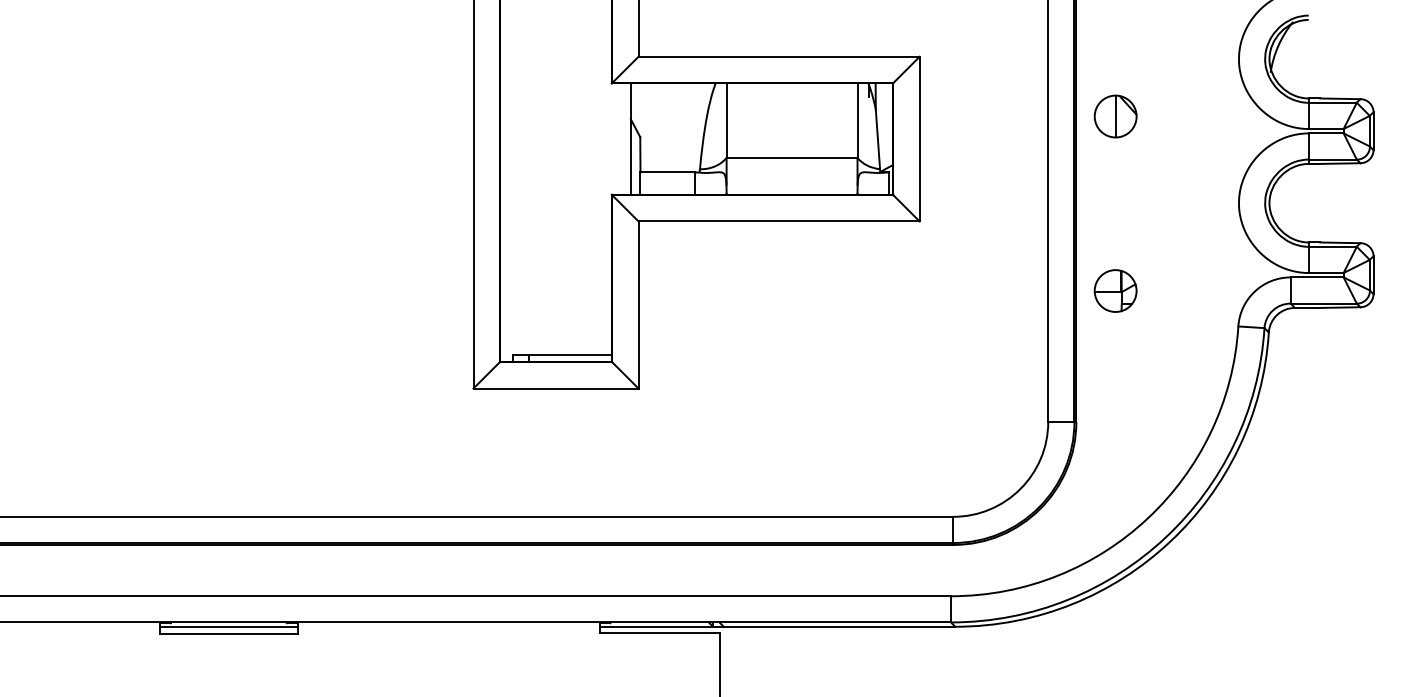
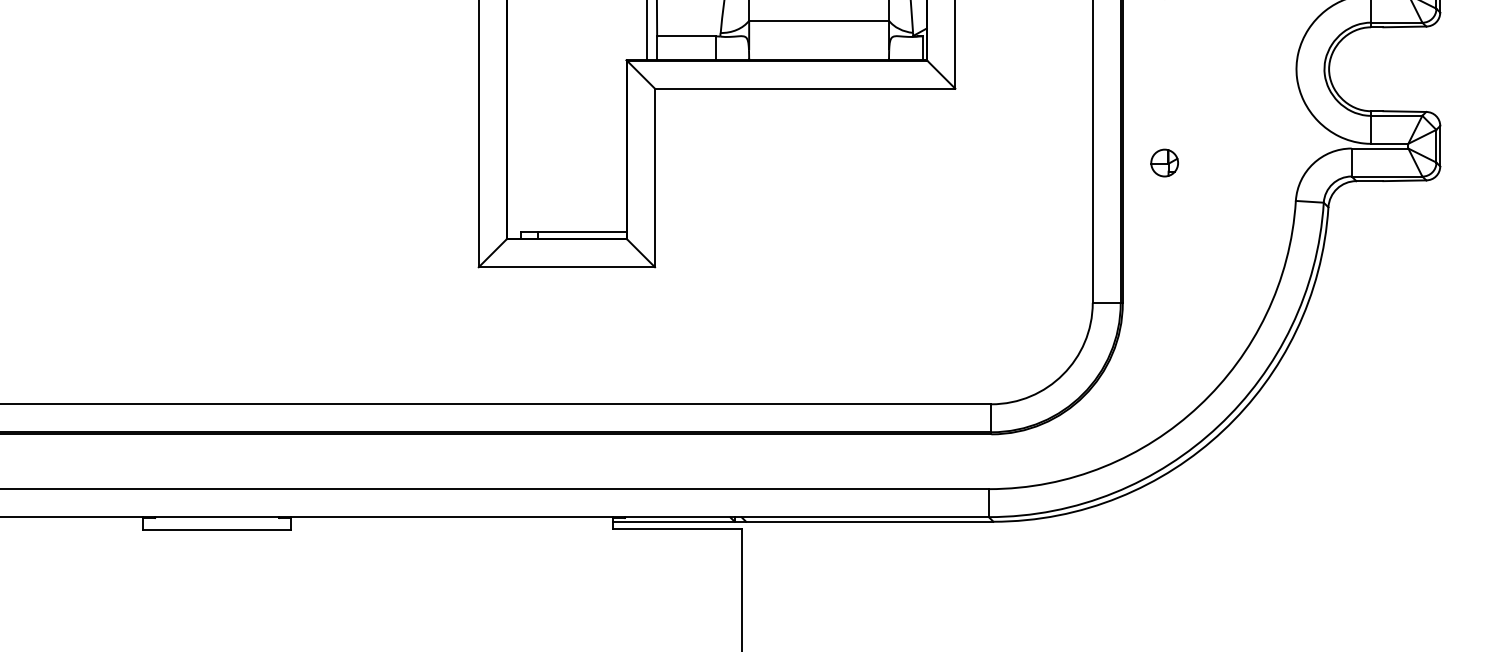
part: (1115, 290) -> (1164, 162), size x0.6
line: (228, 626) -> (217, 521), removed

